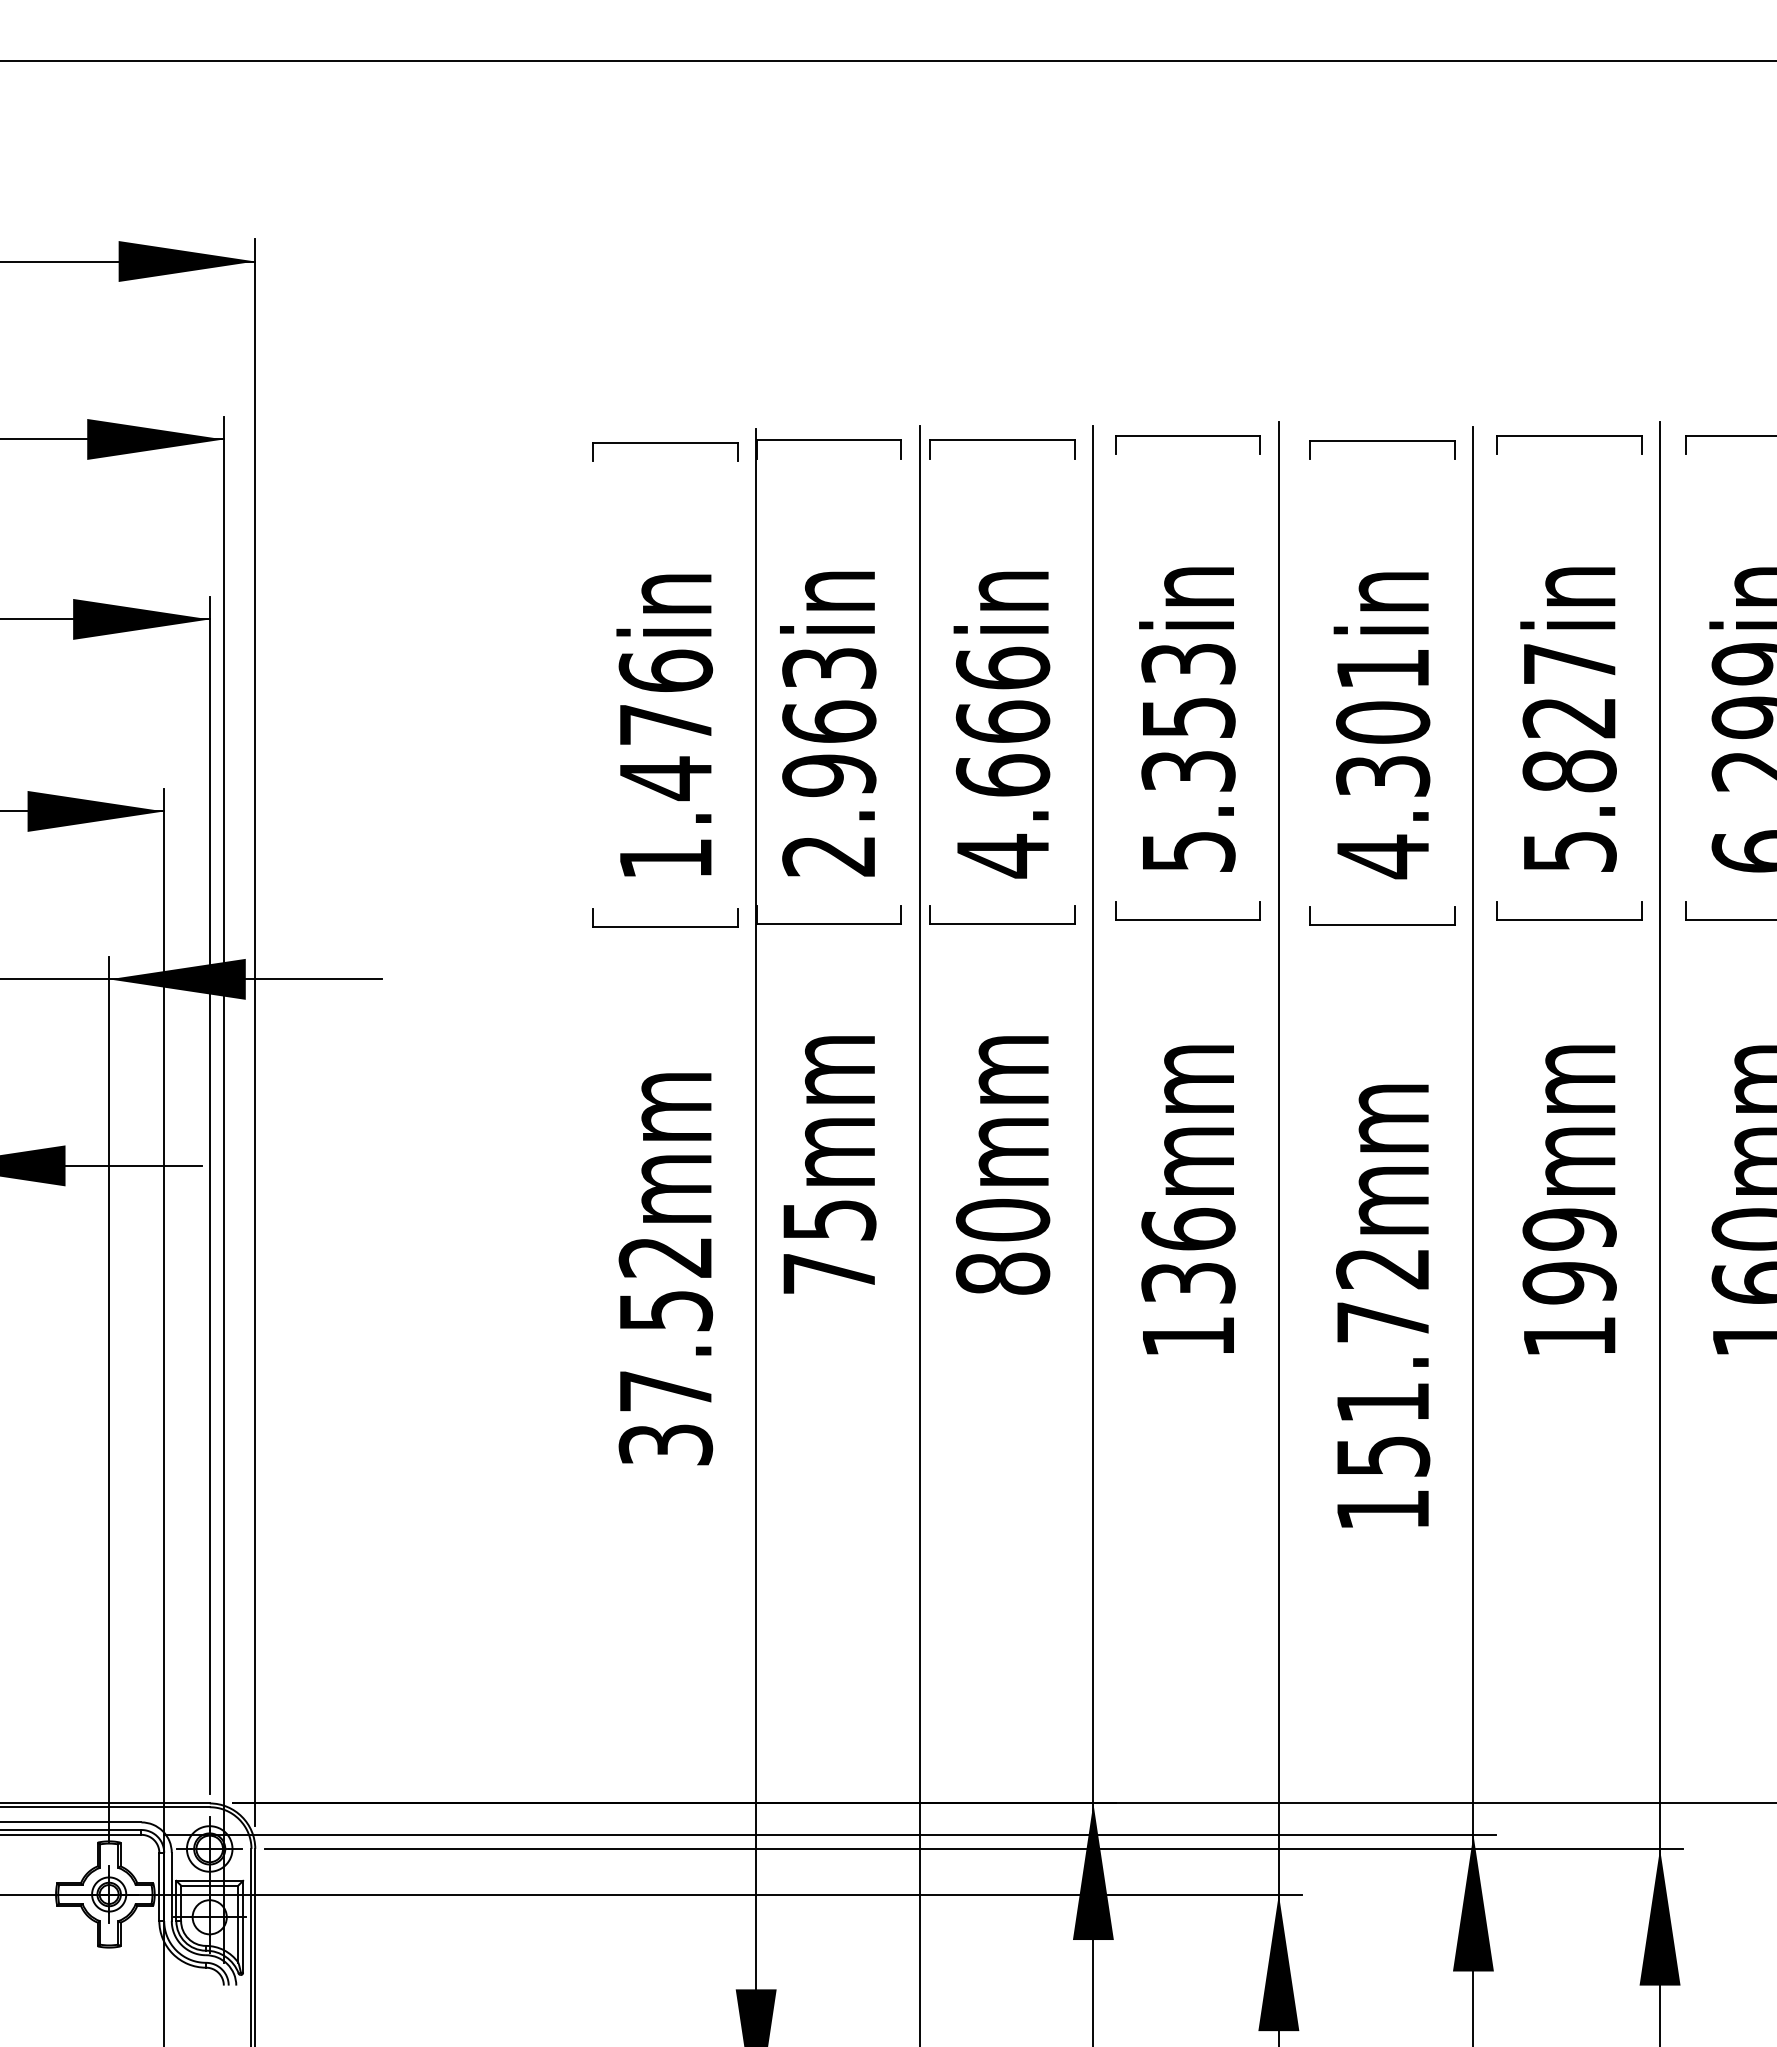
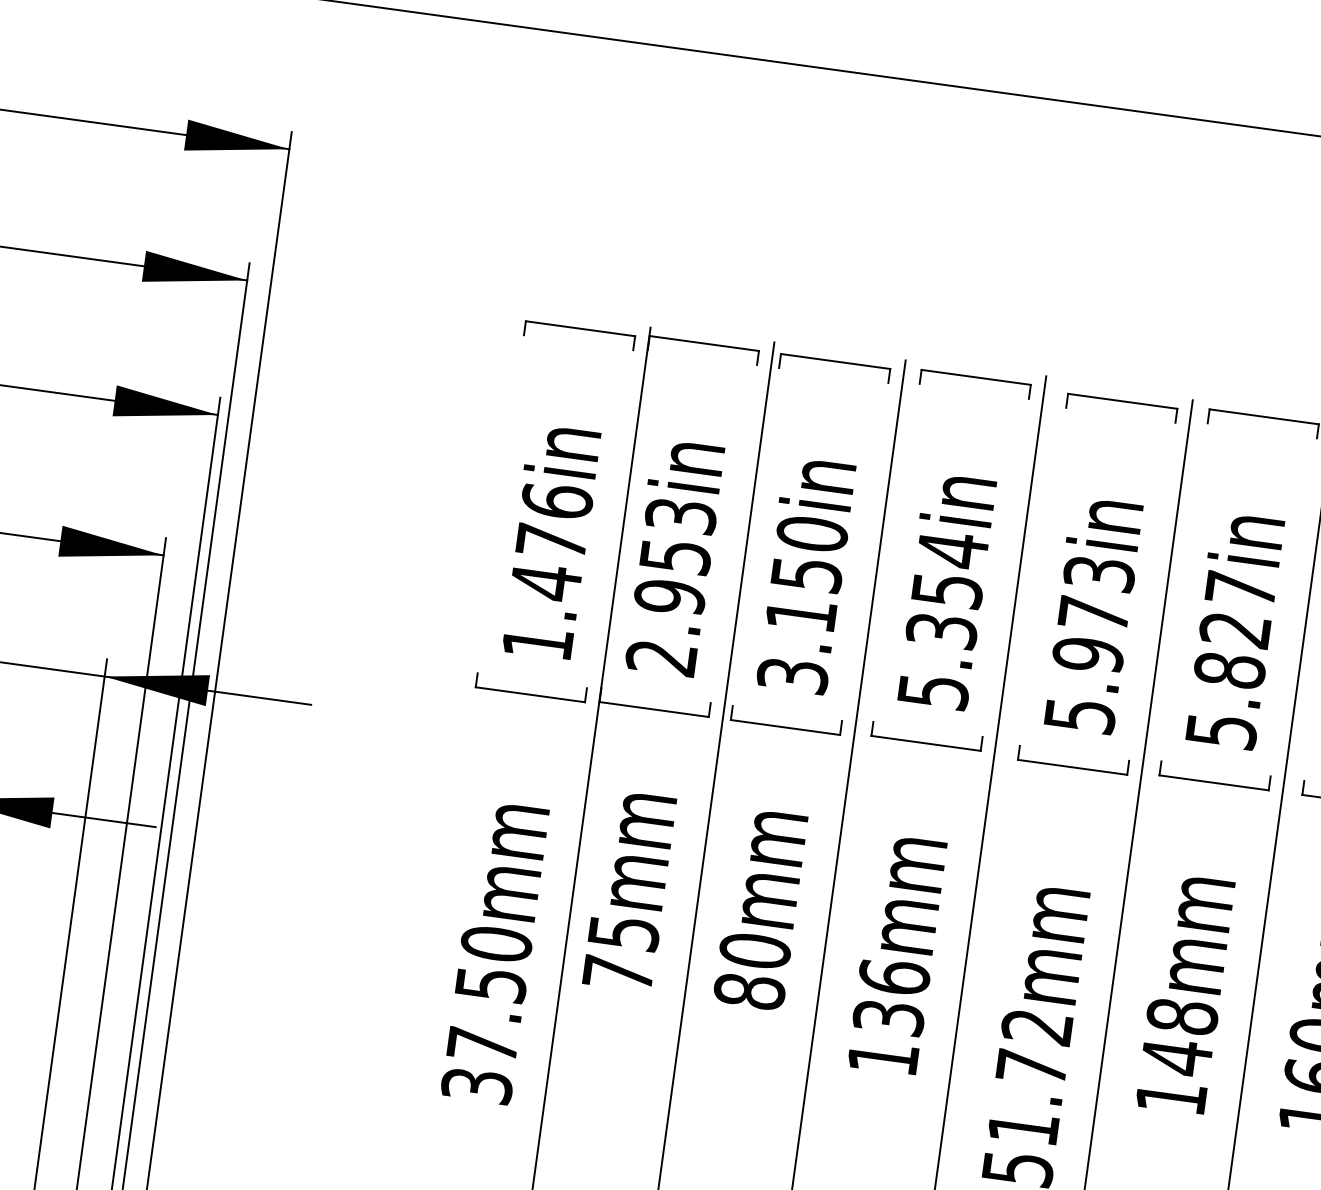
text: (1188, 663) -> (952, 549), 5.353in -> 5.354in
text: (829, 721) -> (675, 556), 2.963in -> 2.953in
text: (1002, 762) -> (802, 605), 4.666in -> 3.150in
text: (1383, 764) -> (1089, 646), 4.301in -> 5.973in
text: (1569, 1256) -> (1179, 1037), 199mm -> 148mm
text: (665, 1257) -> (496, 944), 37.52mm -> 37.50mm

